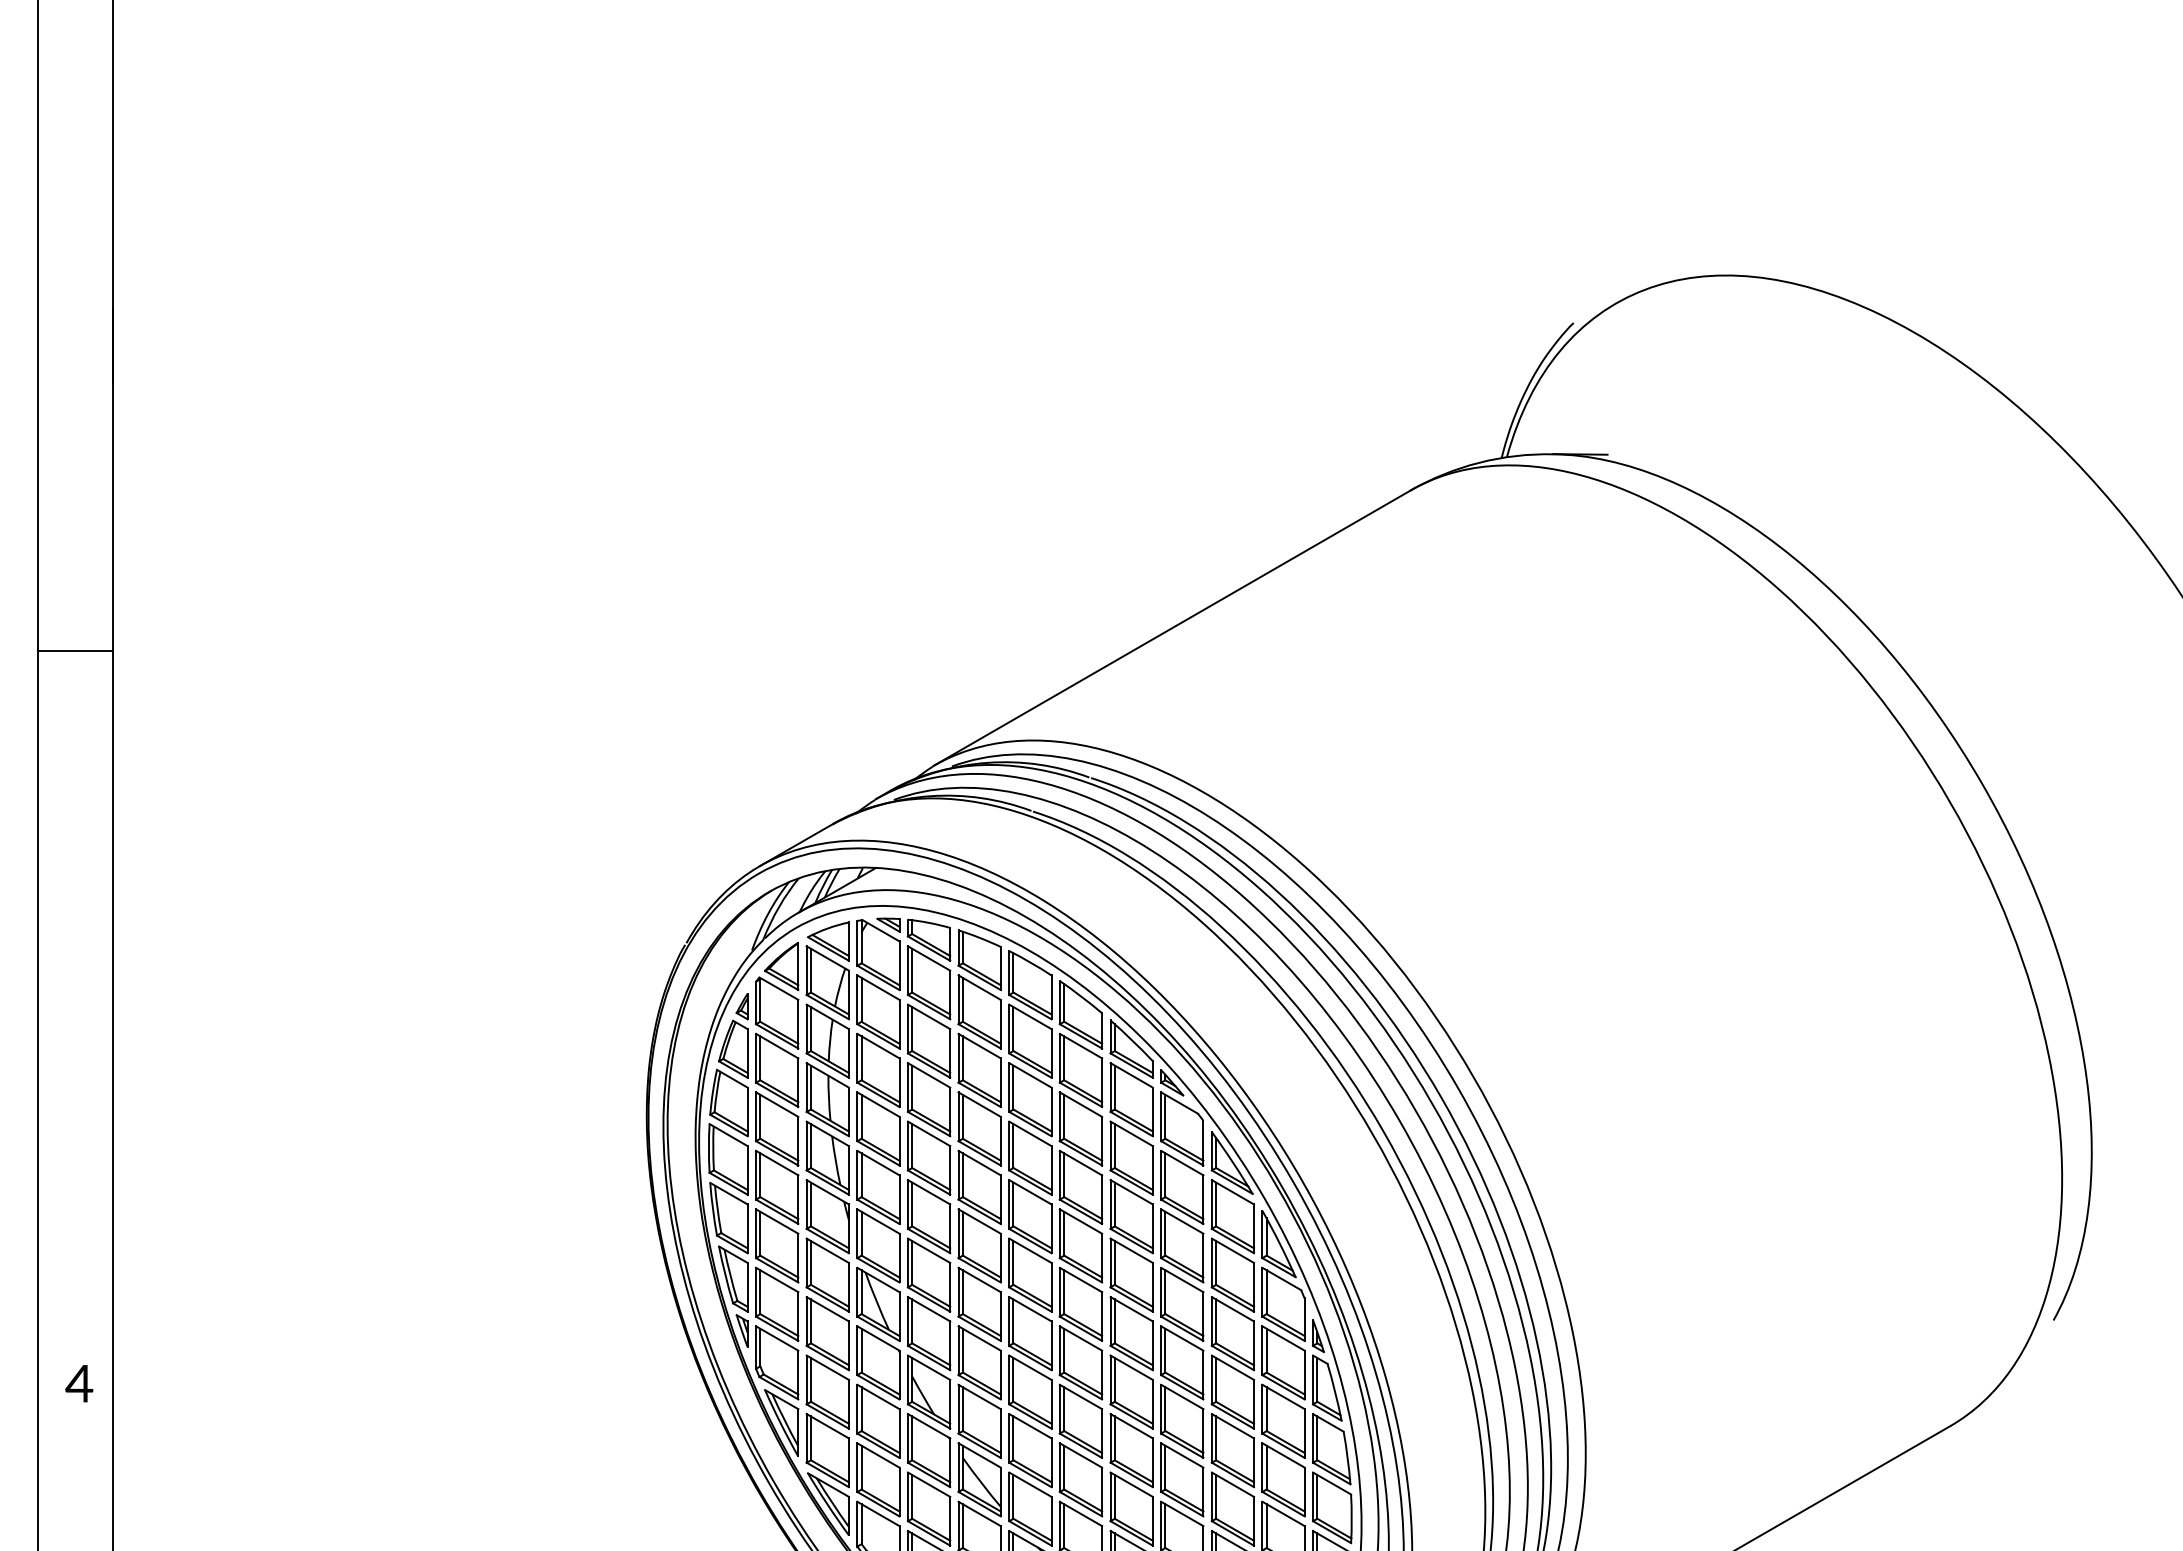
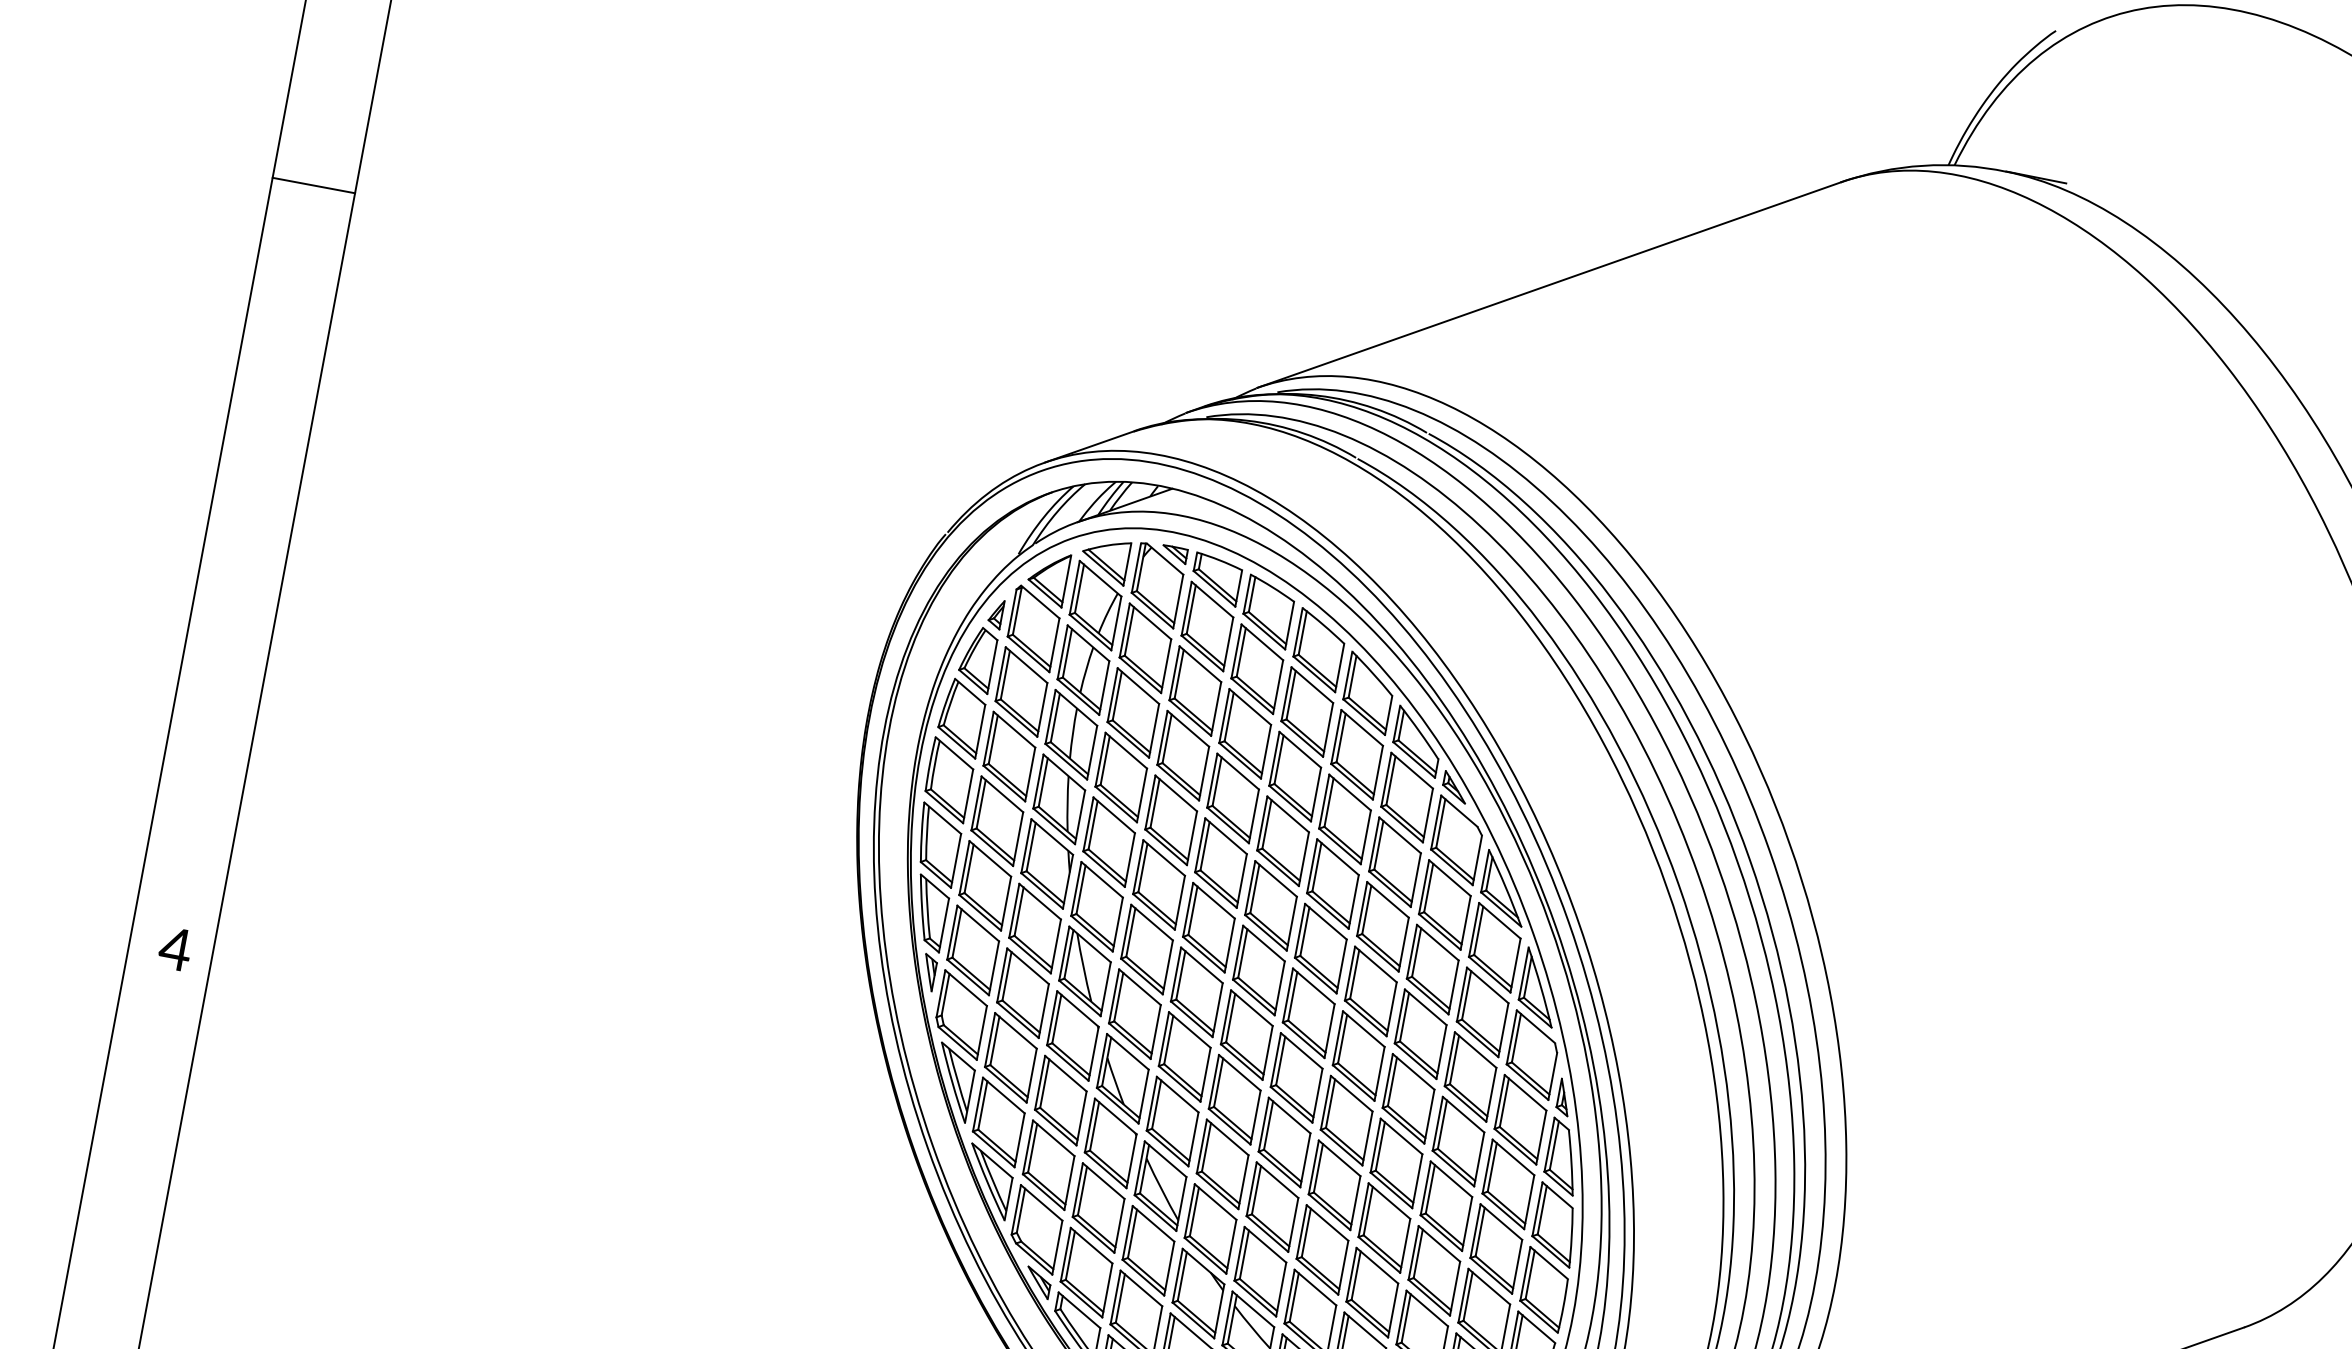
line: (75, 651) -> (313, 185), moved
text: (79, 1383) -> (175, 948), moved

